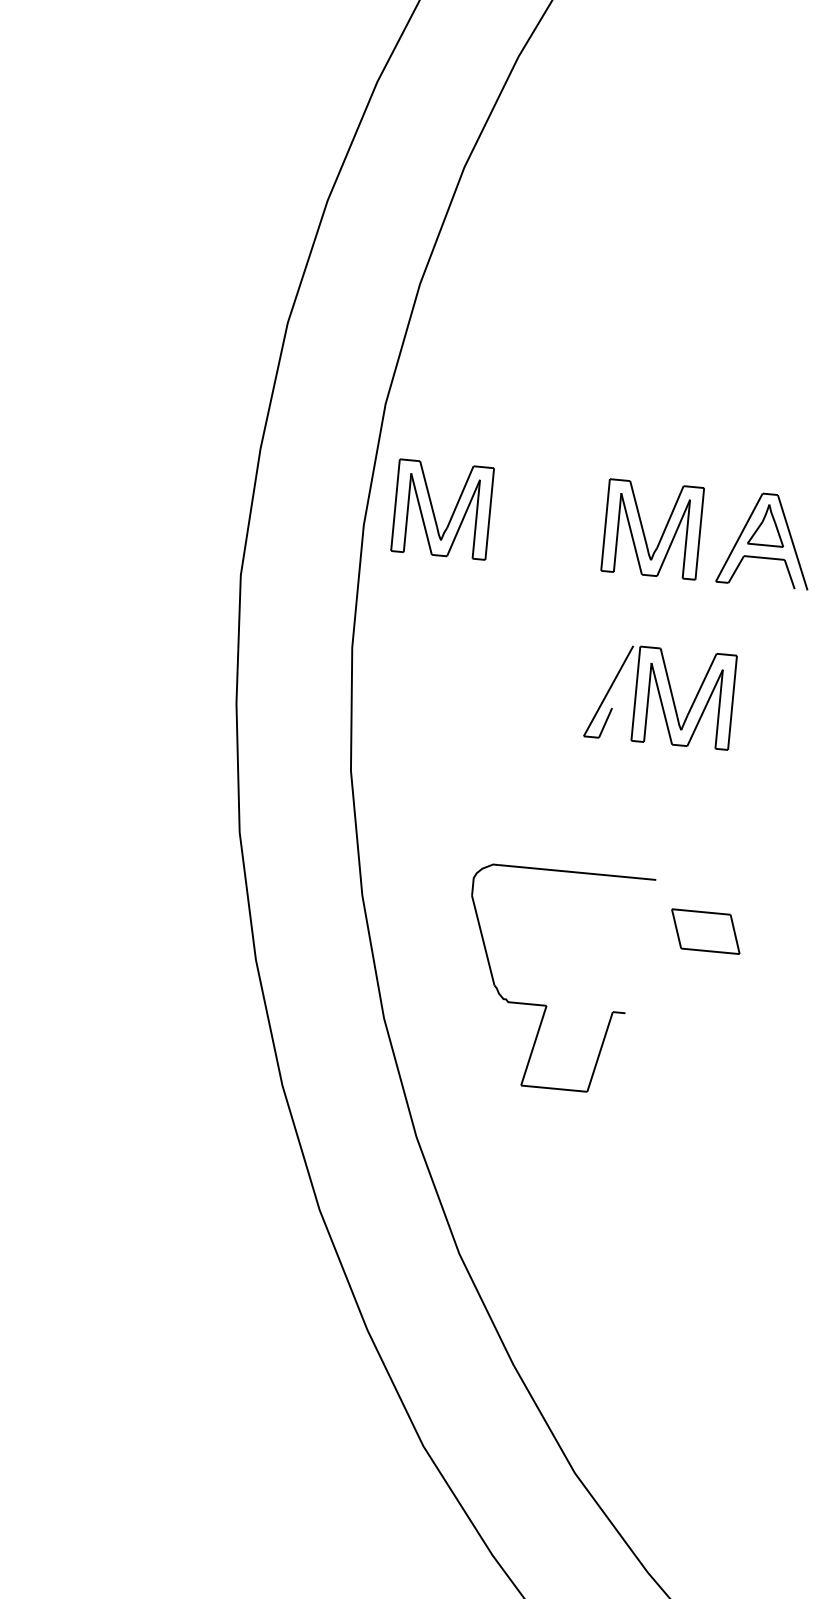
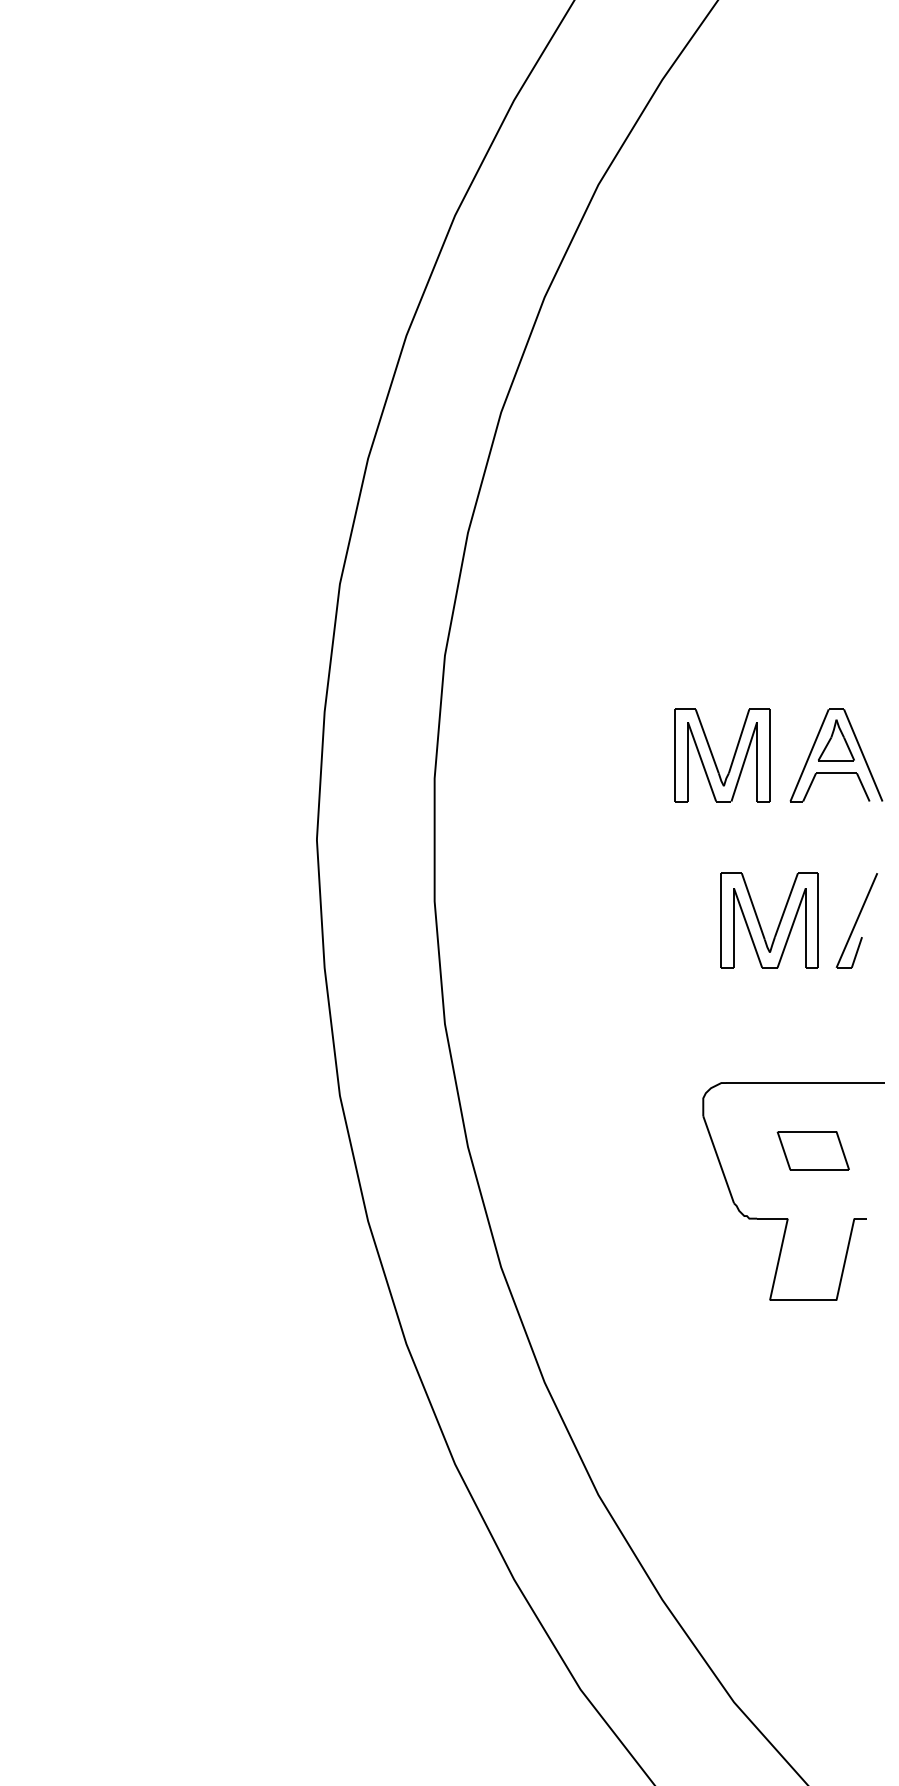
part: (434, 511) -> (503, 758), removed
part: (608, 691) -> (856, 920), moved
part: (547, 1005) -> (788, 1218), moved

